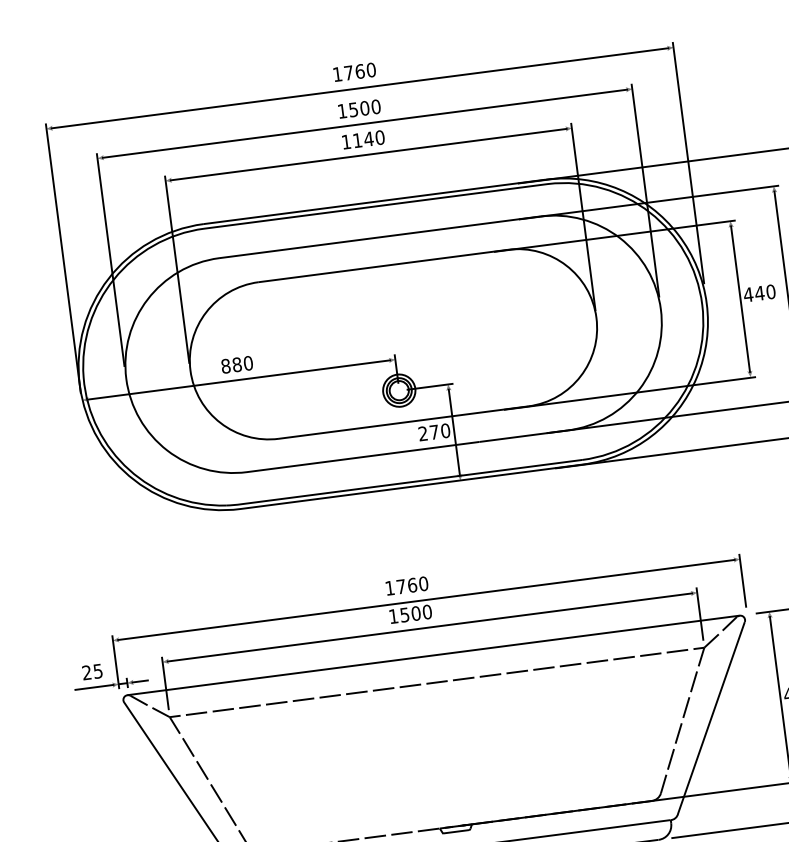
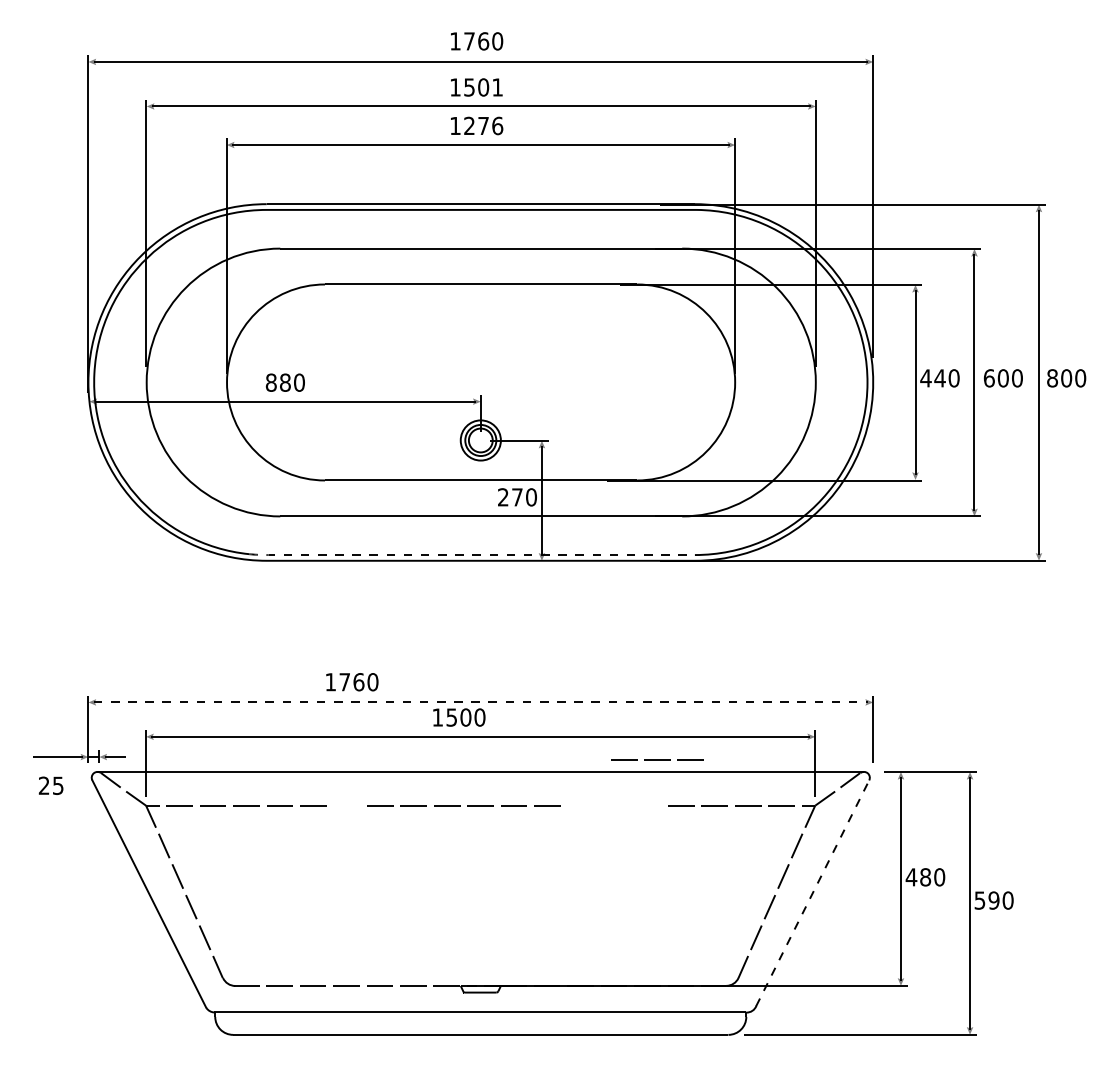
text: (375, 106) -> (497, 87), 1500 -> 1501
text: (368, 138) -> (483, 125), 1140 -> 1276
line: (402, 483) -> (470, 555), solid -> dashed
text: (407, 586) -> (352, 682), moved
line: (427, 599) -> (481, 702), solid -> dashed
line: (543, 668) -> (657, 759), moved
text: (91, 671) -> (50, 785), moved
line: (329, 696) -> (346, 805), removed
line: (711, 717) -> (812, 892), solid -> dashed

